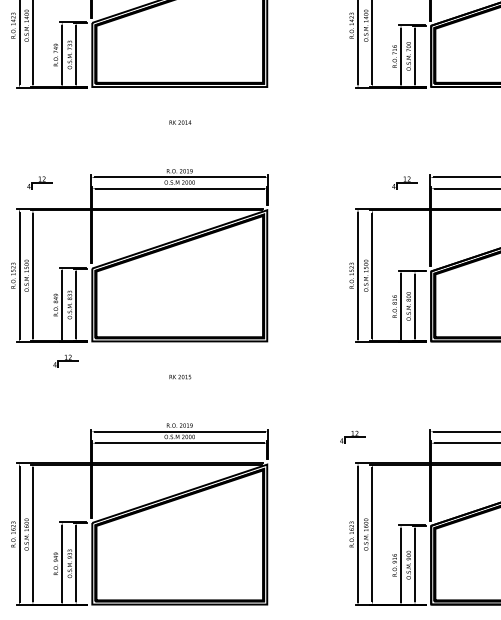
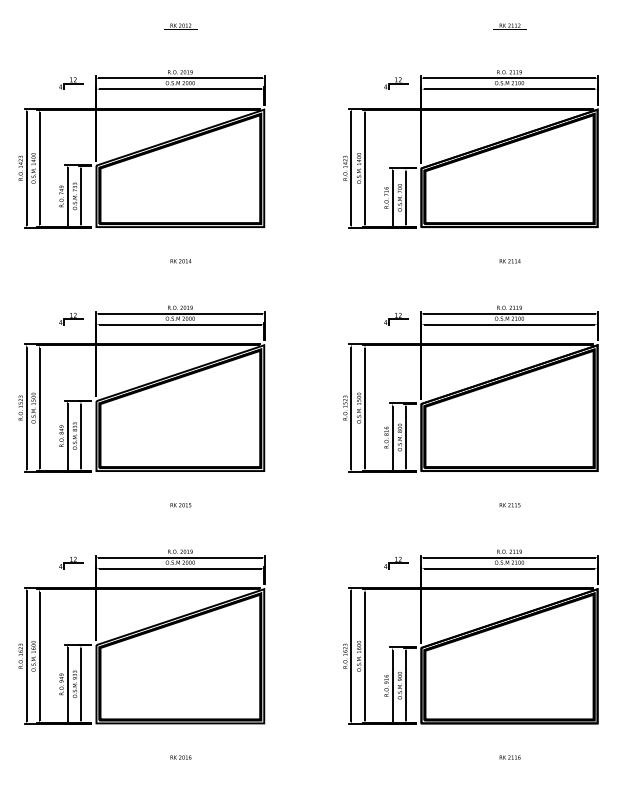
part: (40, 183) -> (71, 319), moved
part: (66, 360) -> (71, 562), moved
part: (353, 436) -> (396, 562), moved

